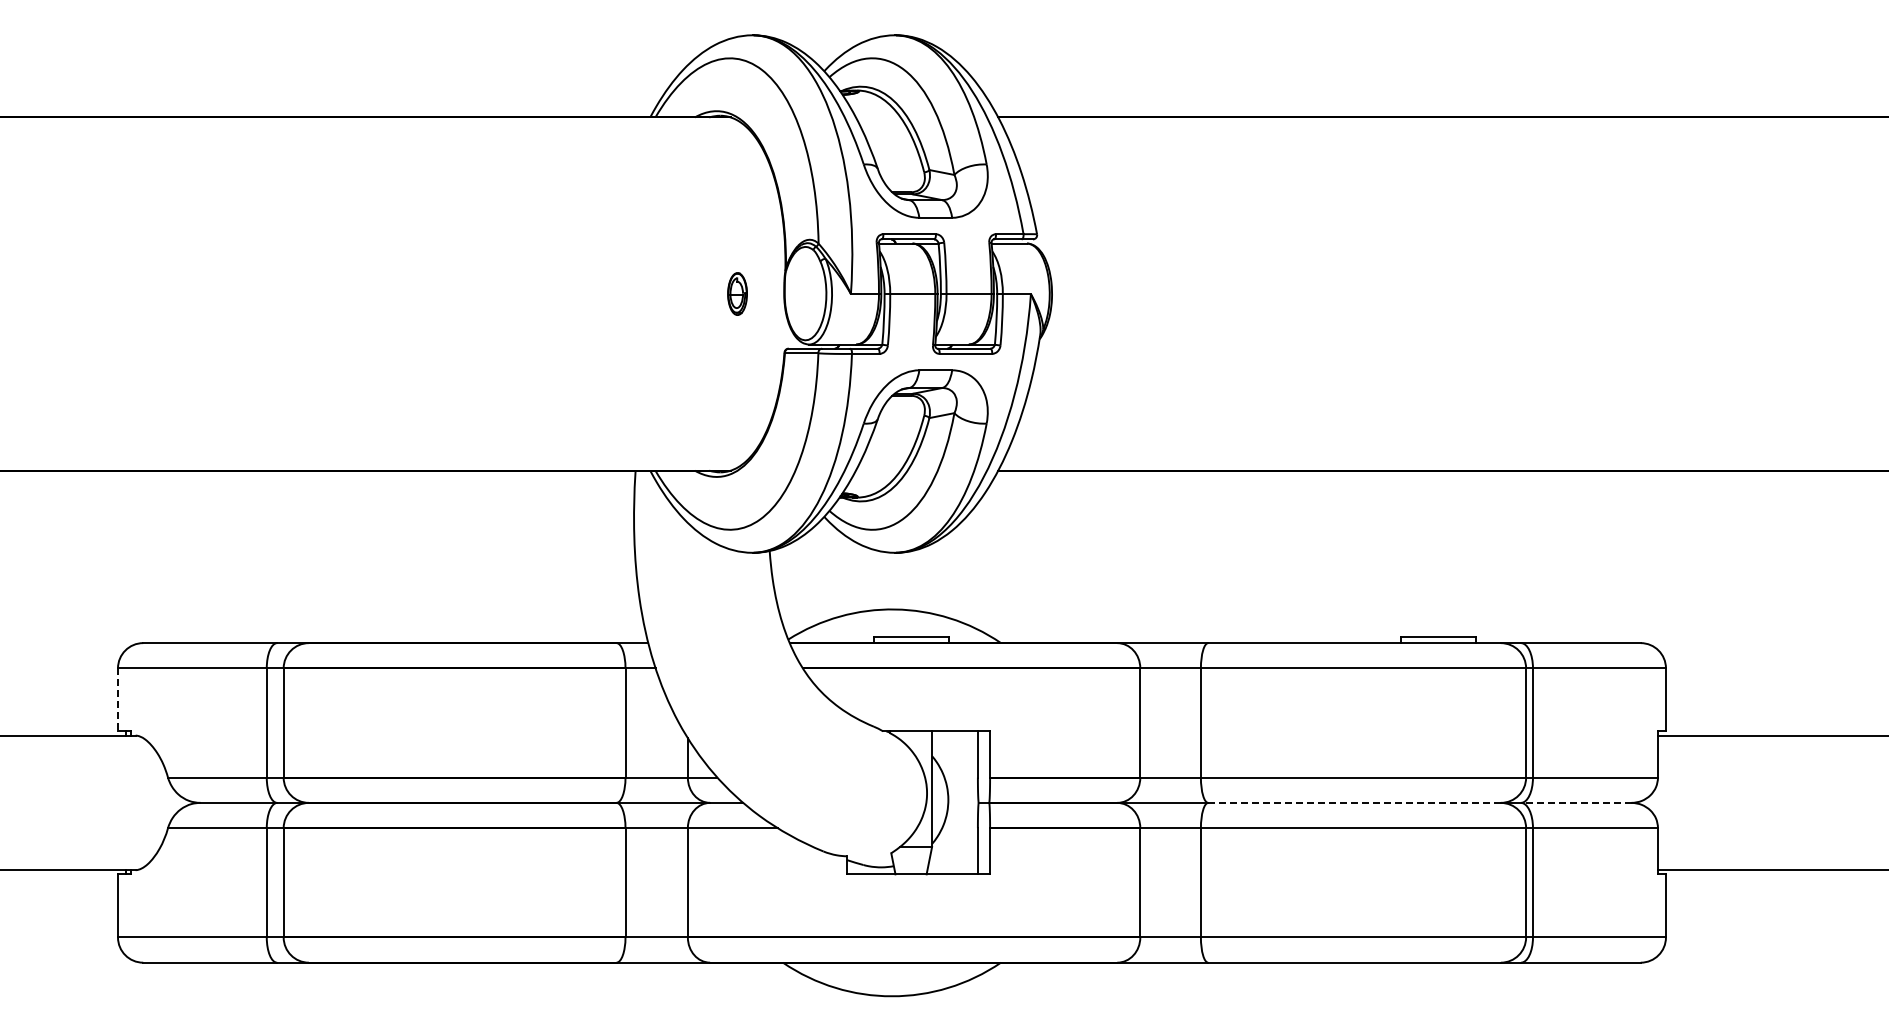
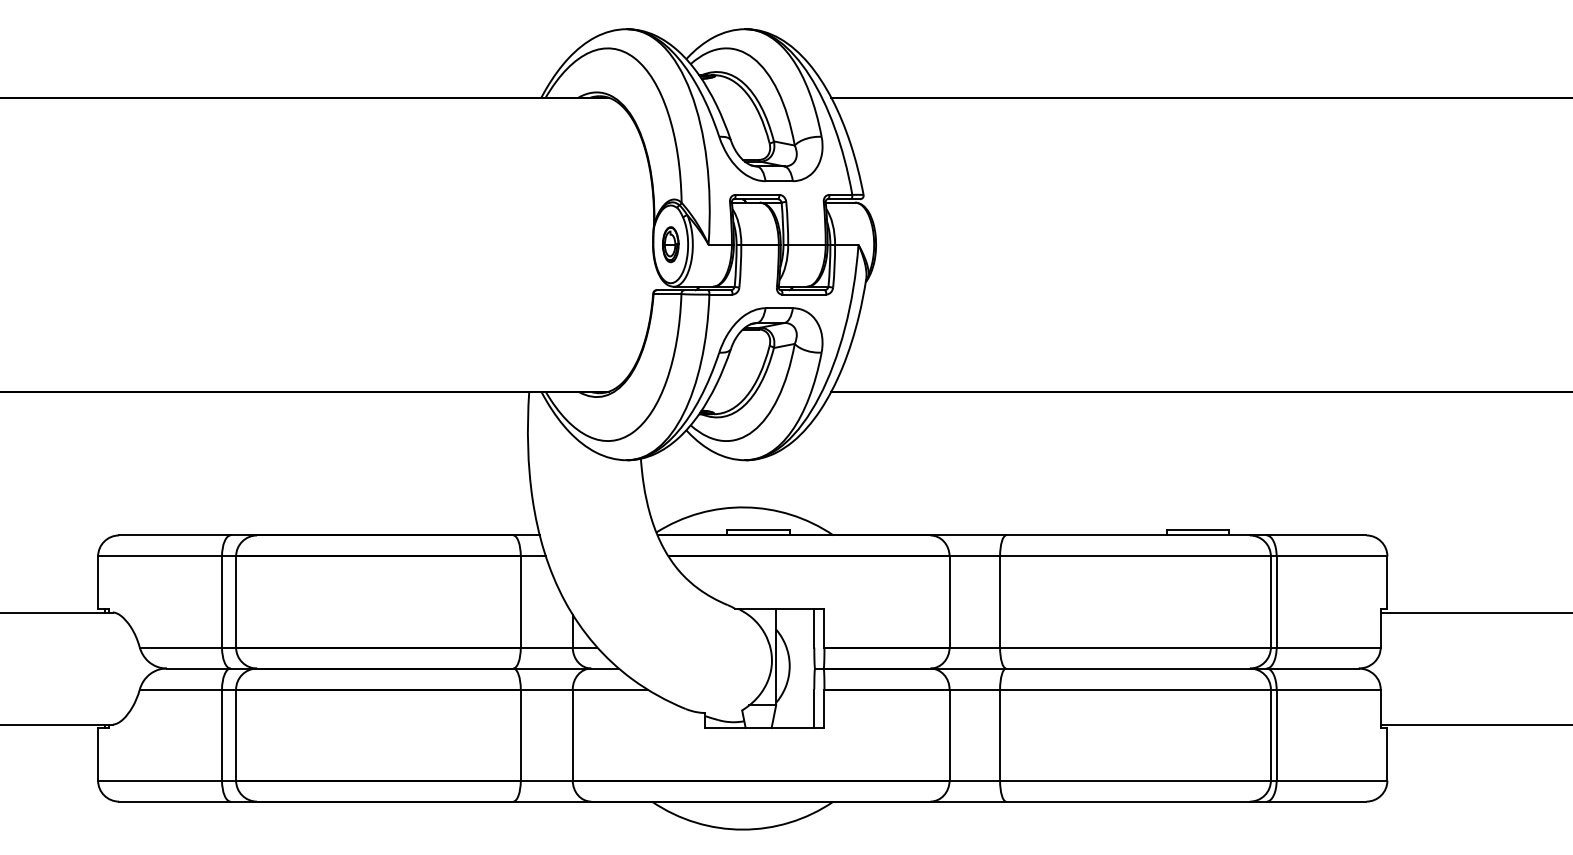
part: (737, 293) -> (670, 244), moved
line: (118, 699) -> (98, 582), dashed -> solid
line: (1354, 802) -> (1127, 668), dashed -> solid
line: (1575, 802) -> (1312, 668), dashed -> solid

